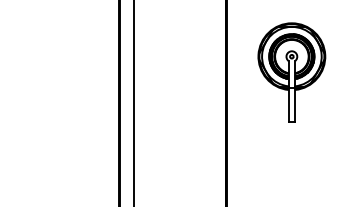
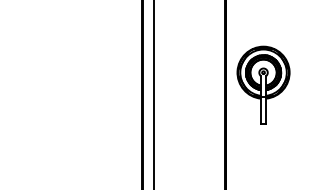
part: (291, 71) -> (263, 84), moved

